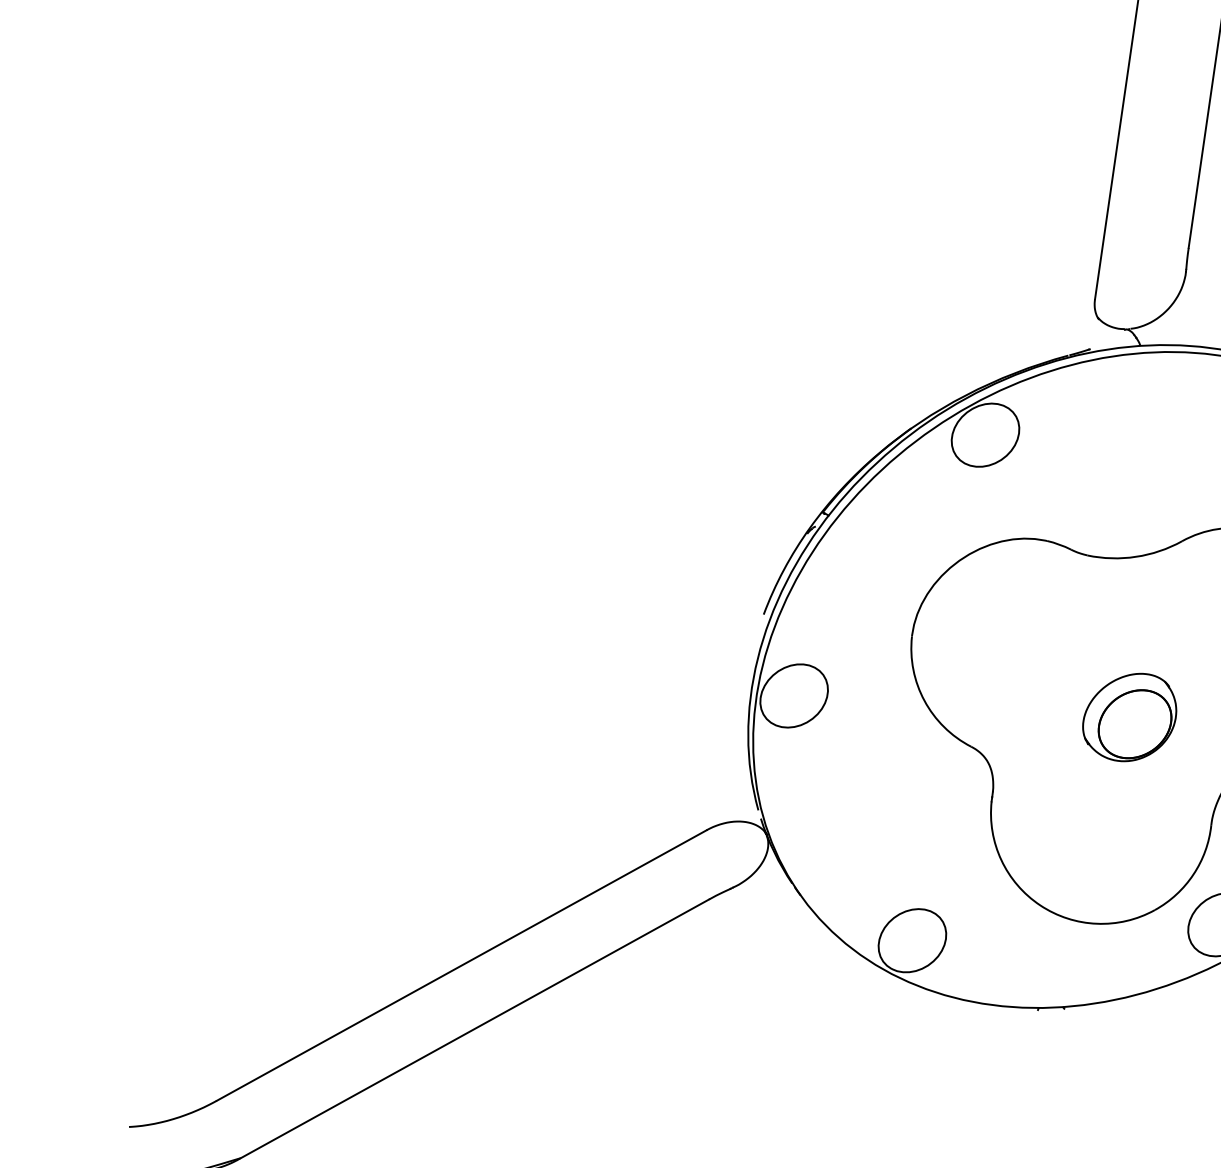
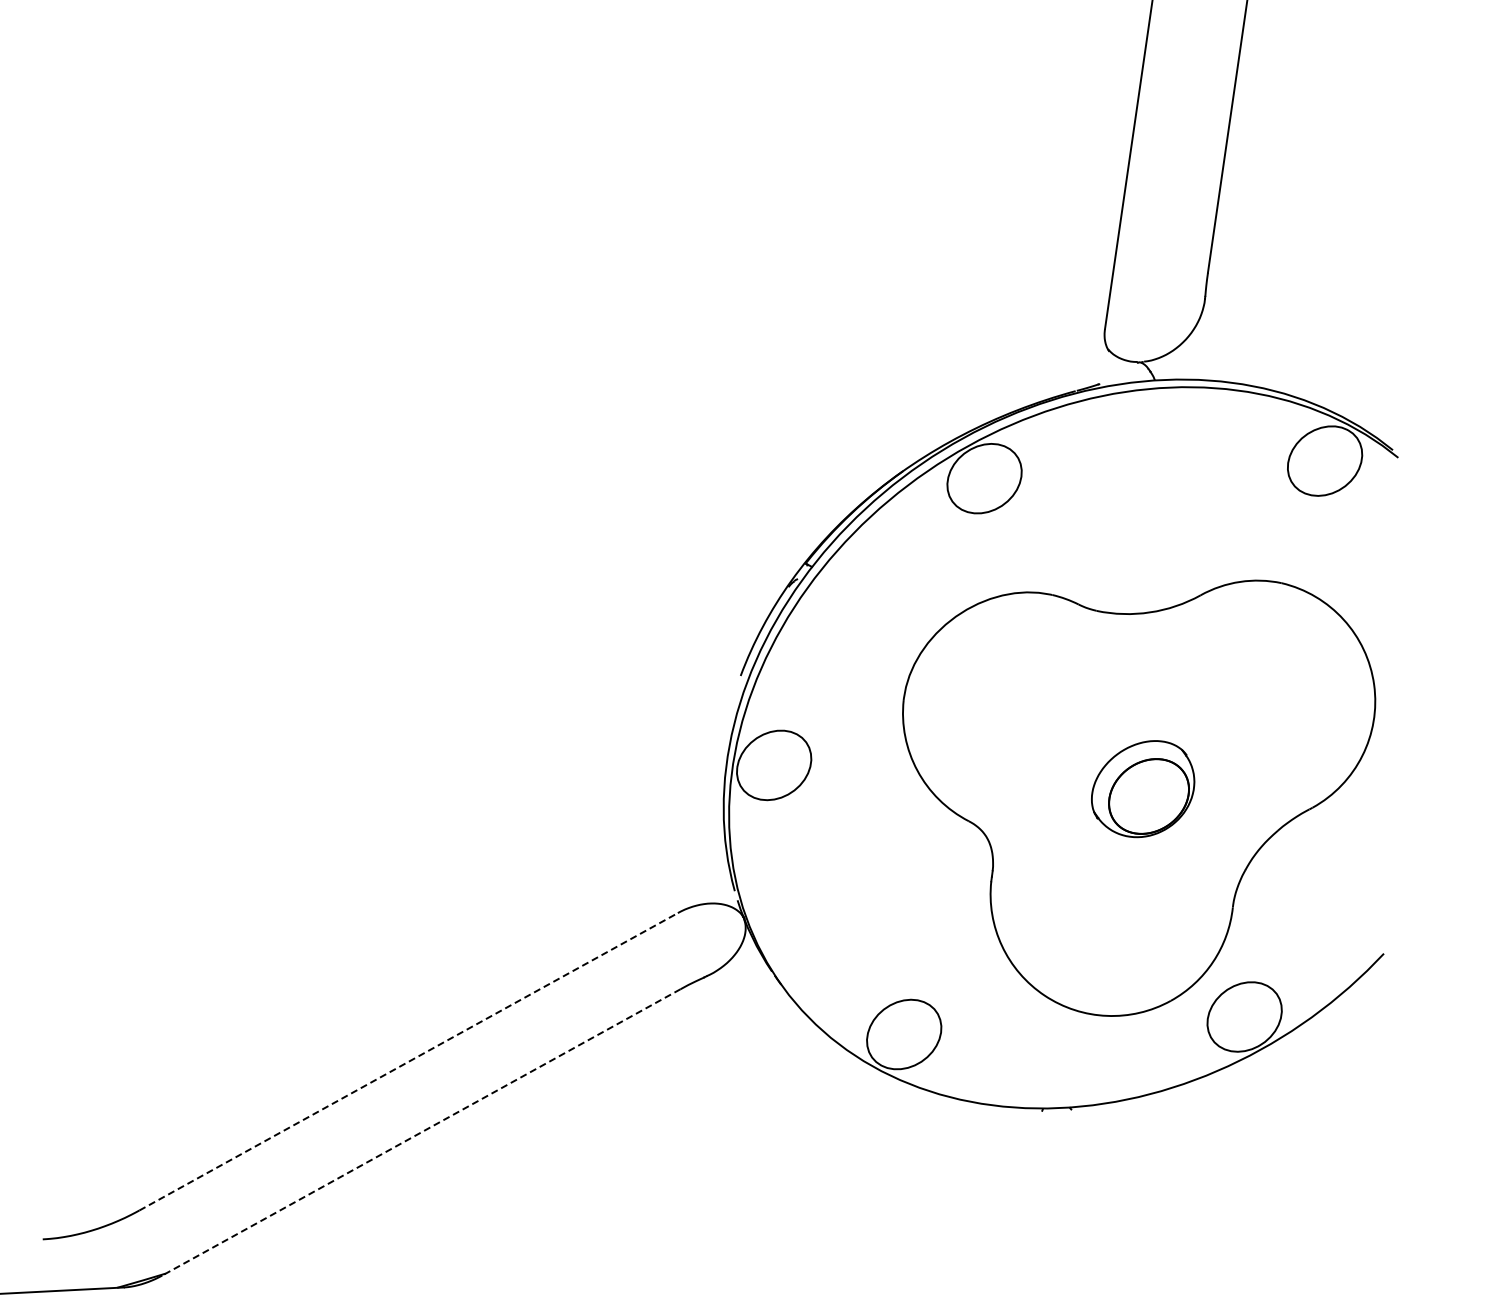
line: (461, 965) -> (408, 1061), solid -> dashed
line: (473, 1029) -> (421, 1132), solid -> dashed

